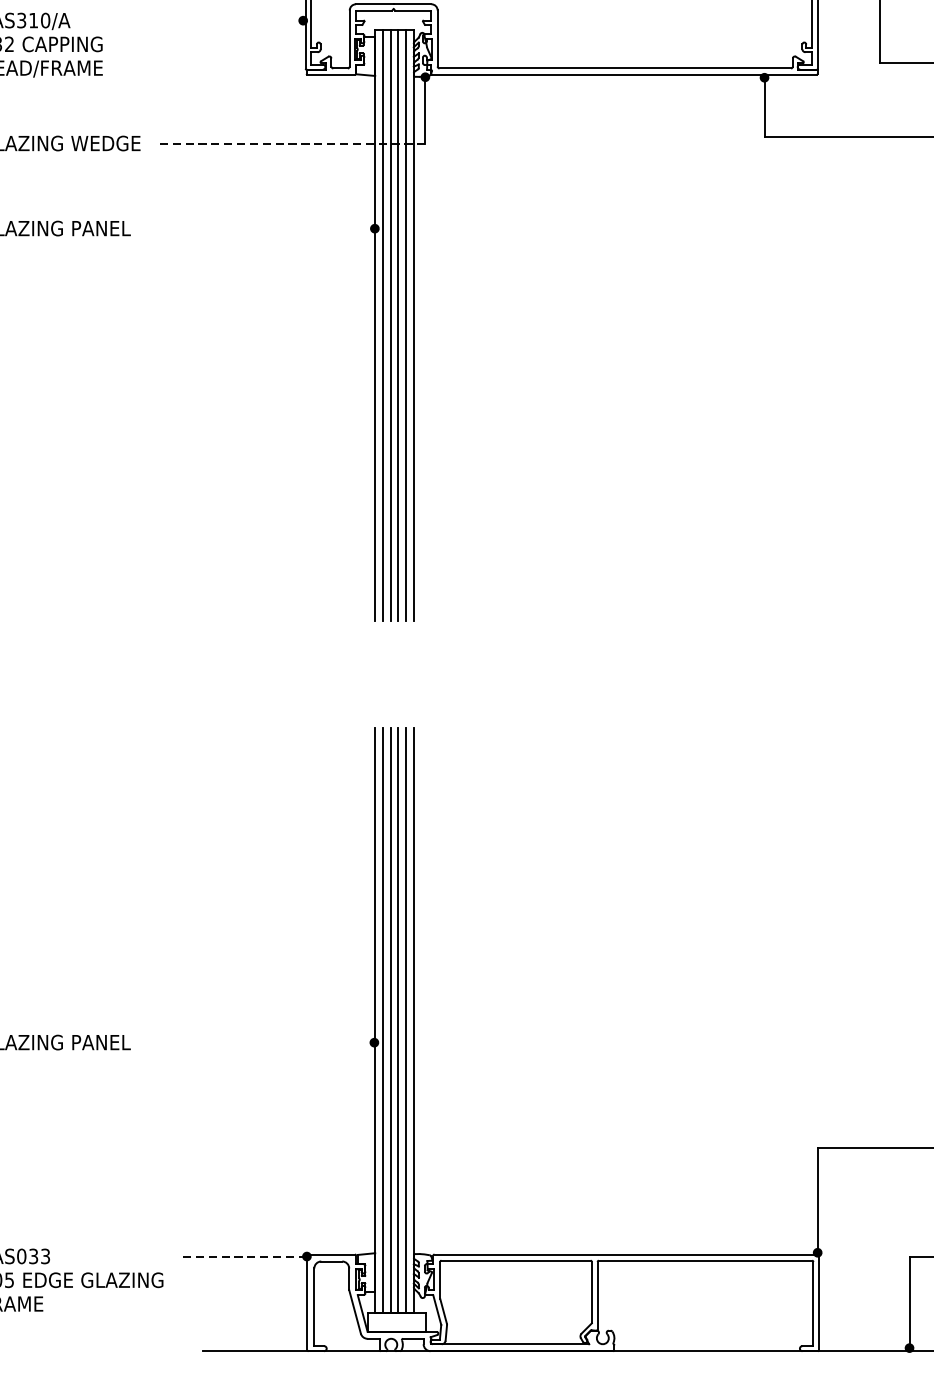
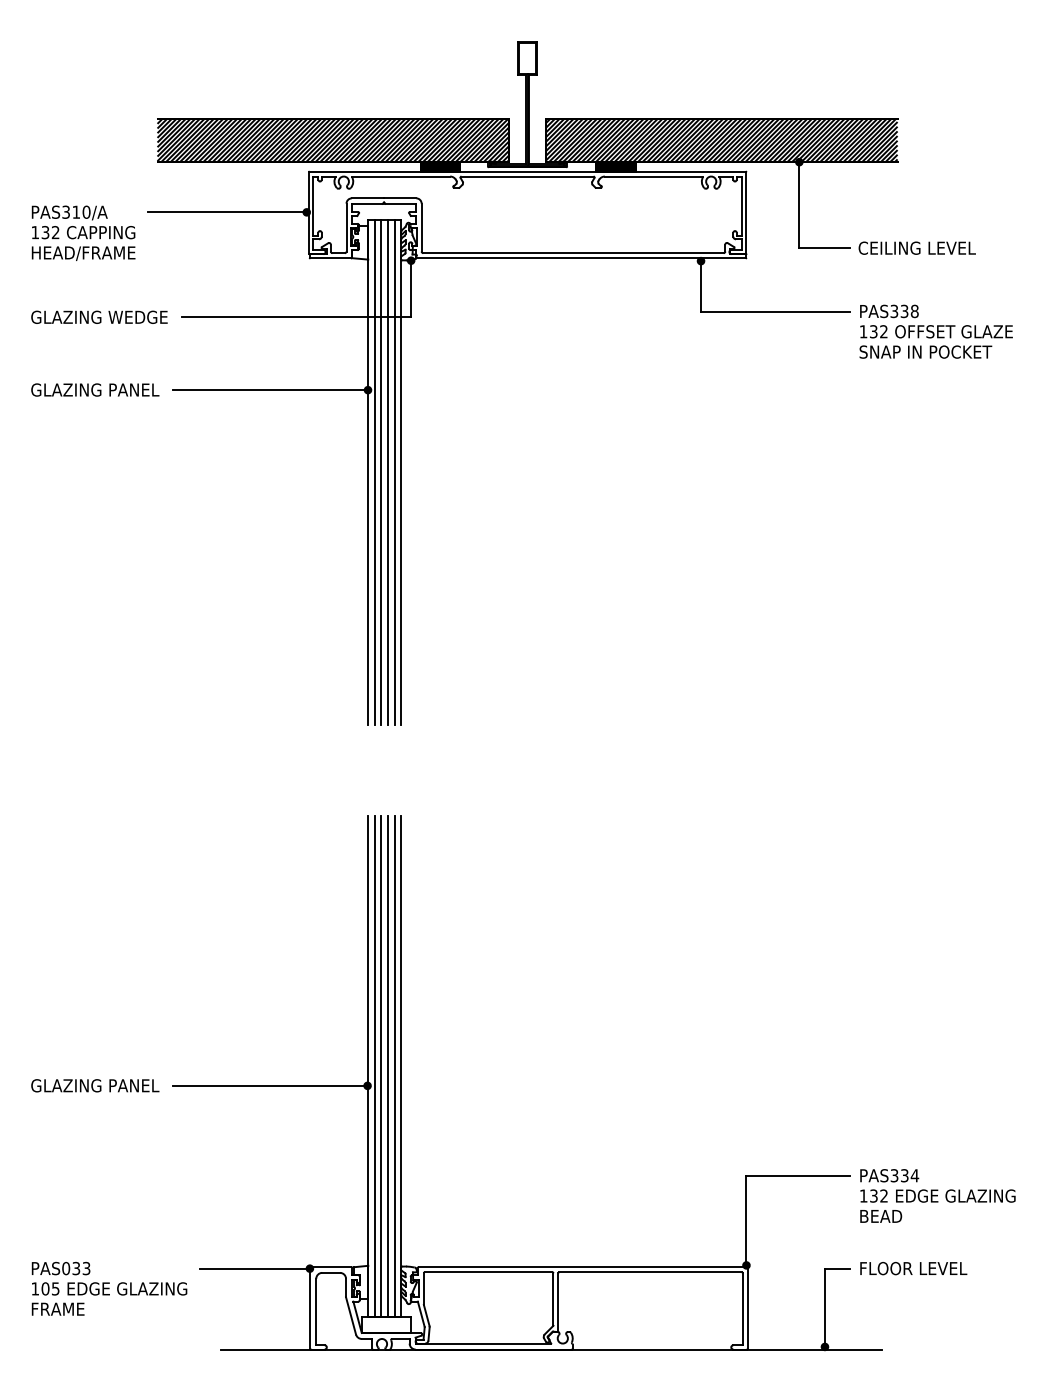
line: (210, 20) -> (227, 212), added
line: (291, 143) -> (296, 317), dashed -> solid
line: (260, 229) -> (270, 390), added
line: (260, 1042) -> (270, 1085), added
line: (243, 1256) -> (255, 1268), dashed -> solid

